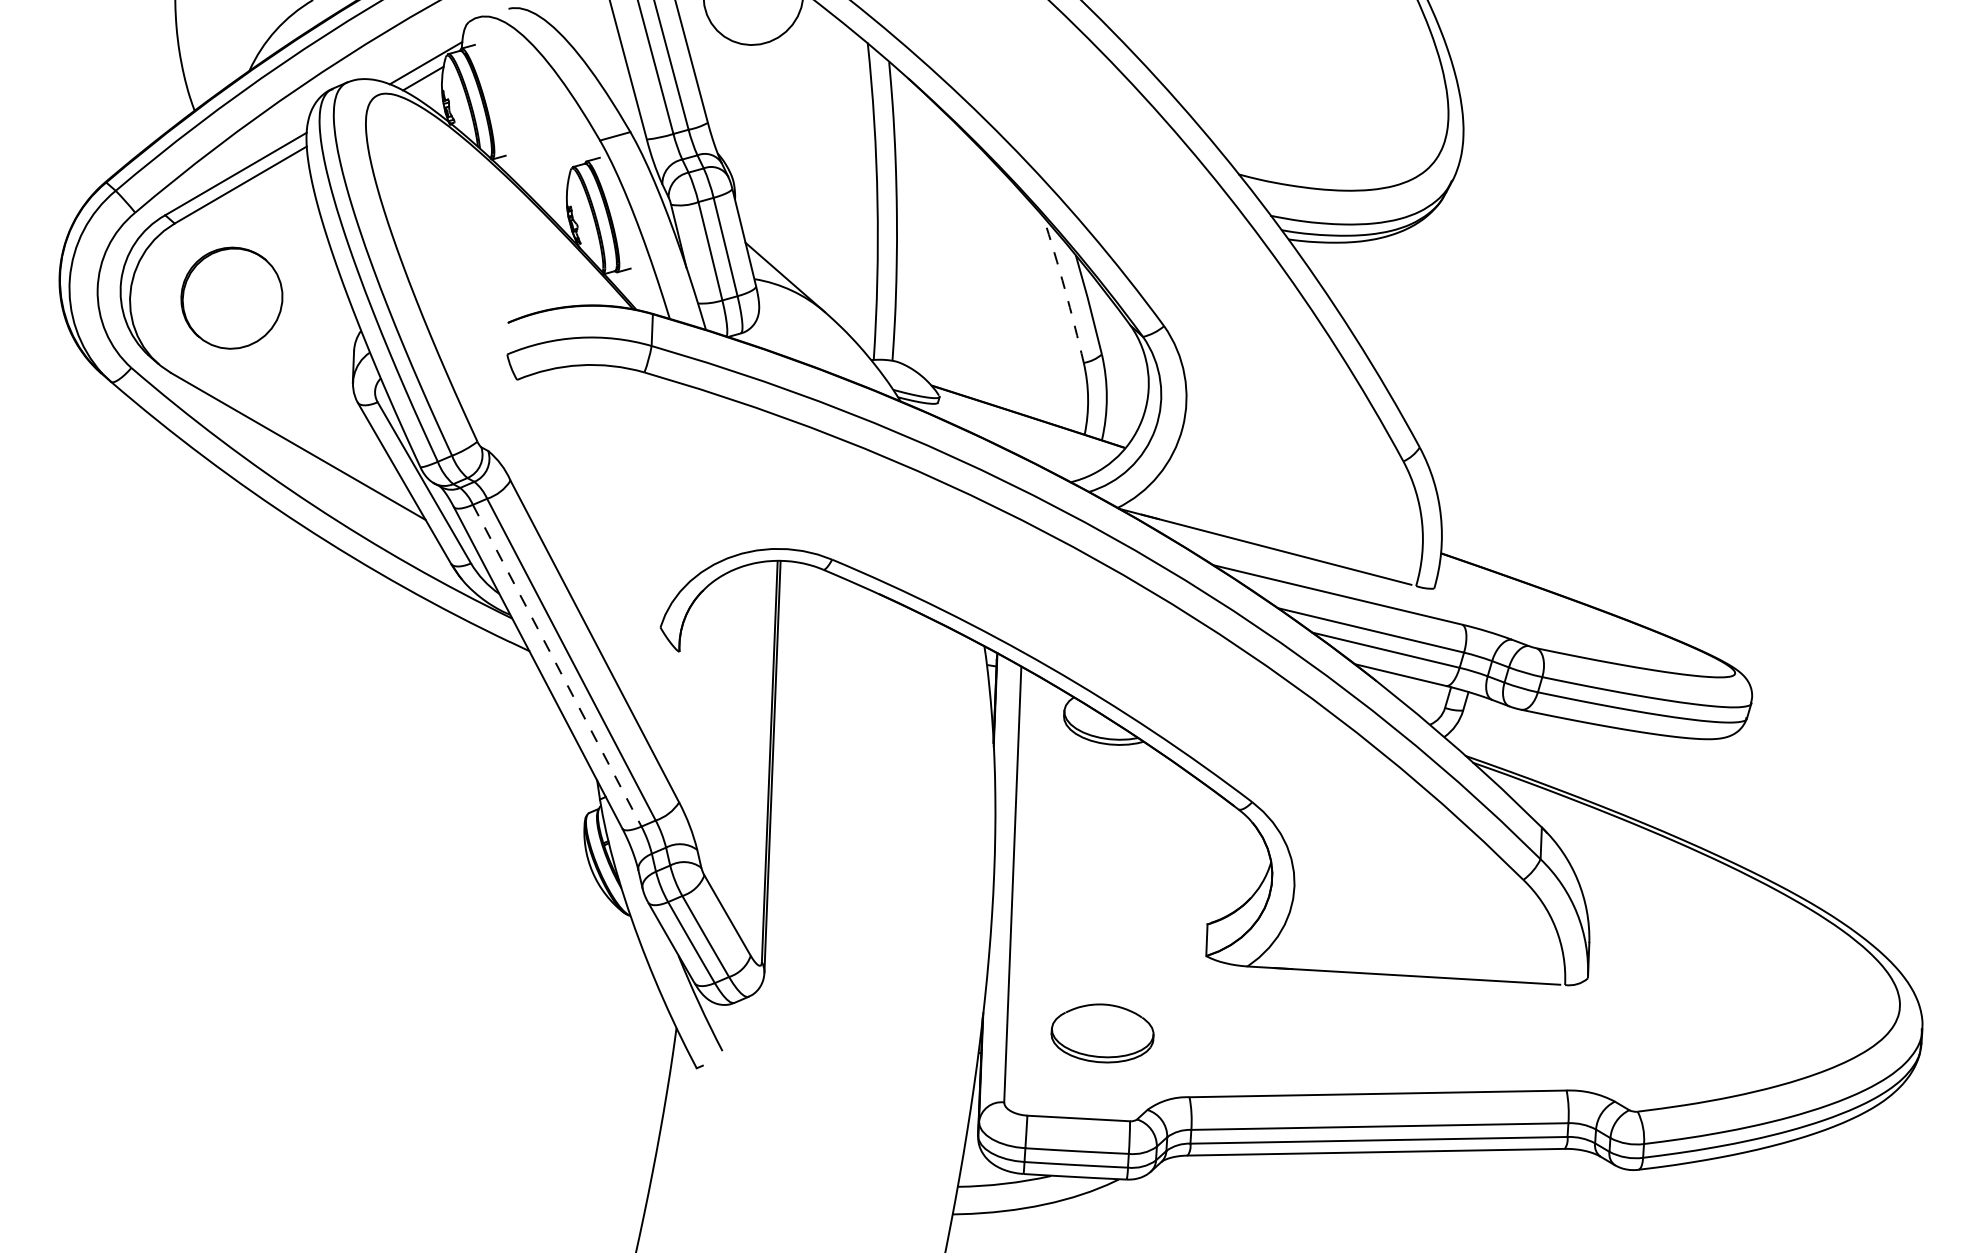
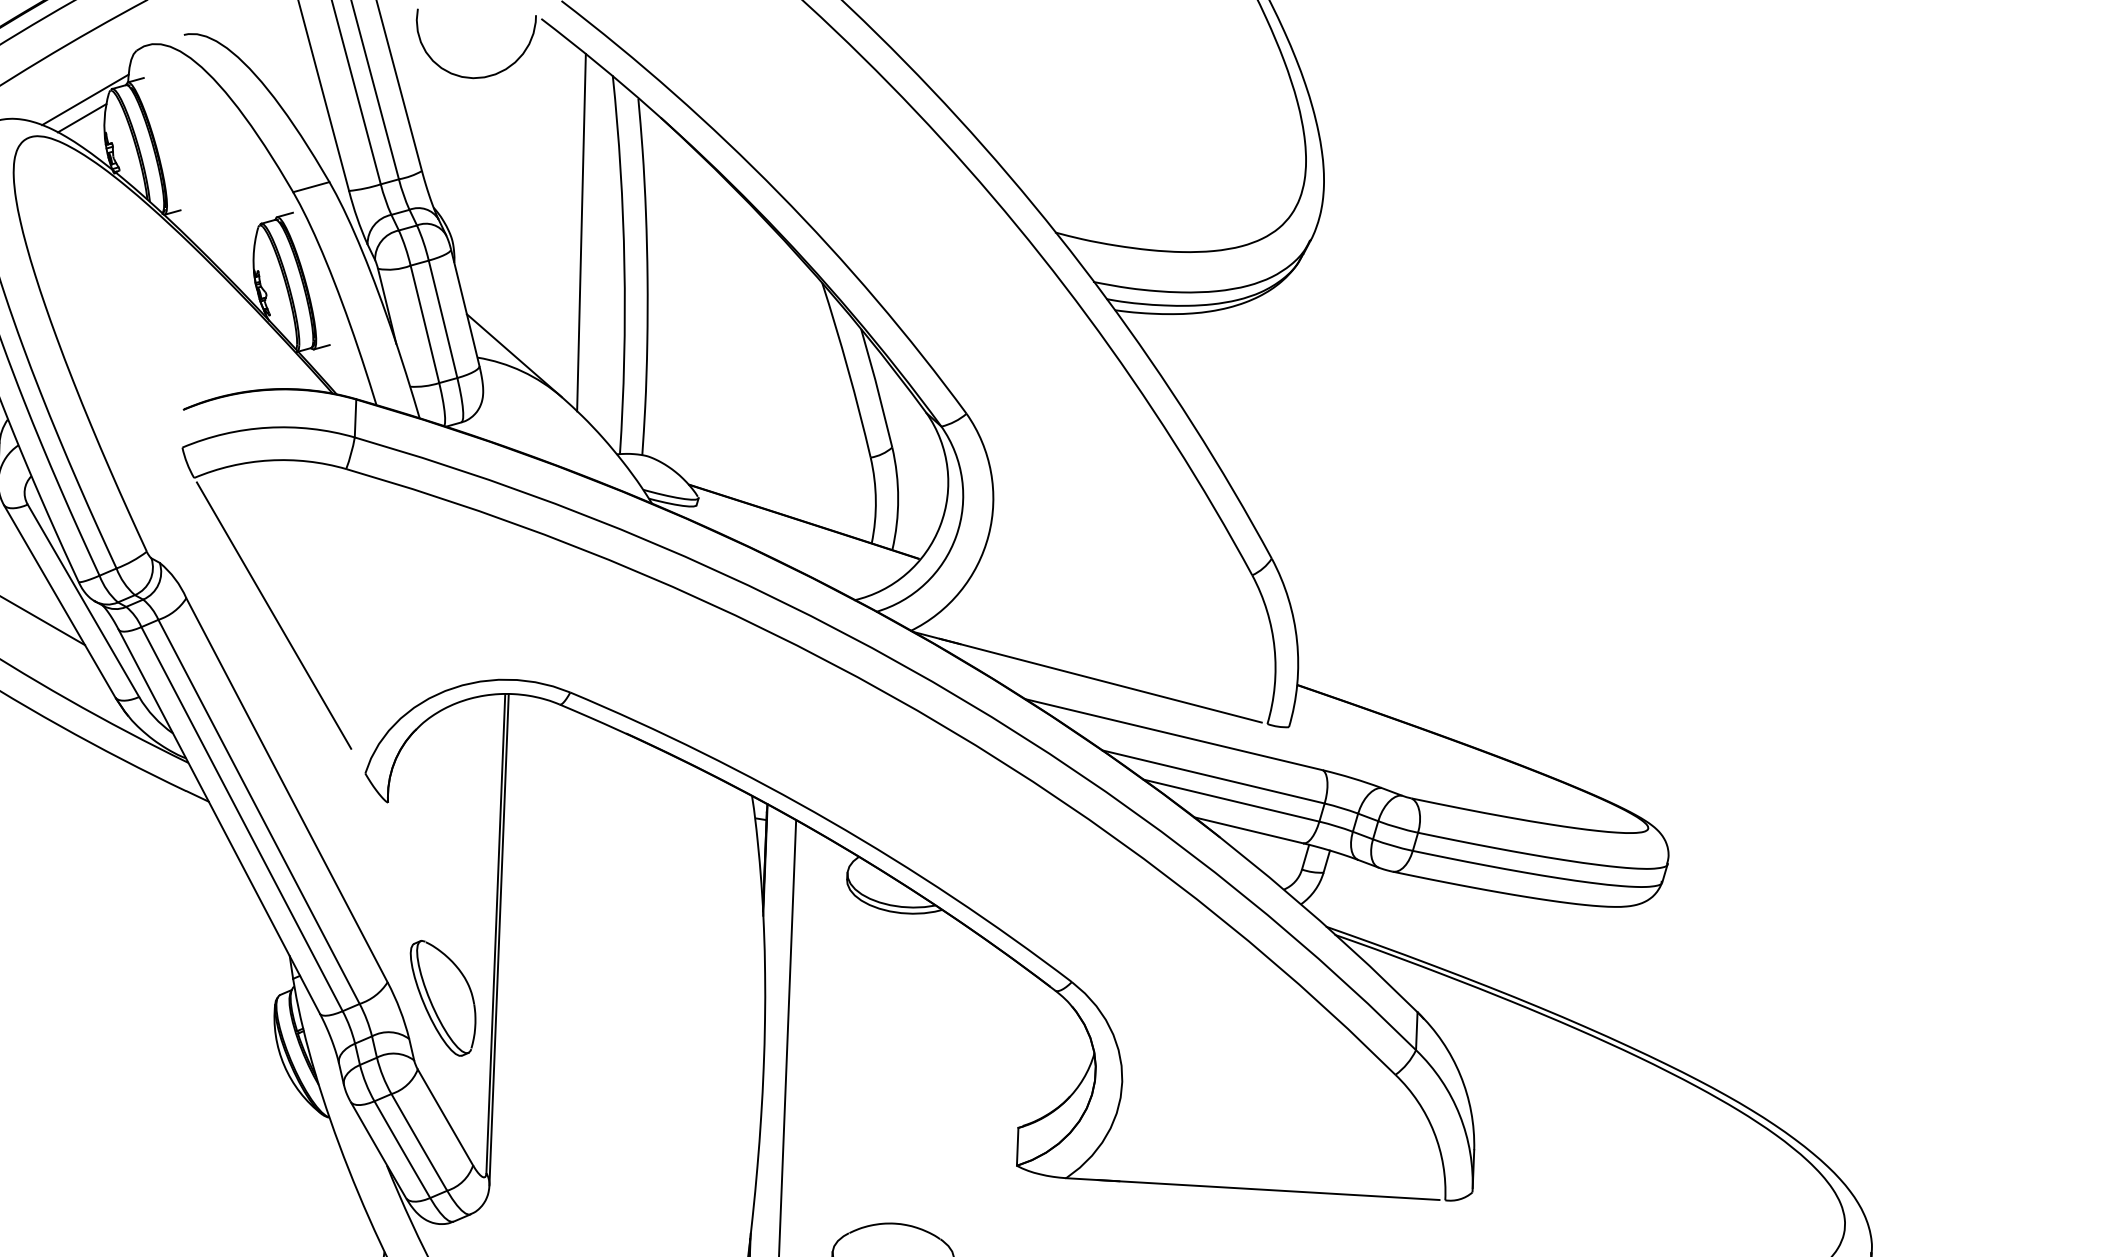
line: (841, 174) -> (581, 232), added
arc: (1064, 289) -> (847, 370), dashed -> solid
line: (583, 494) -> (273, 614), added
line: (557, 665) -> (242, 818), dashed -> solid
part: (725, 815) -> (442, 997), added

